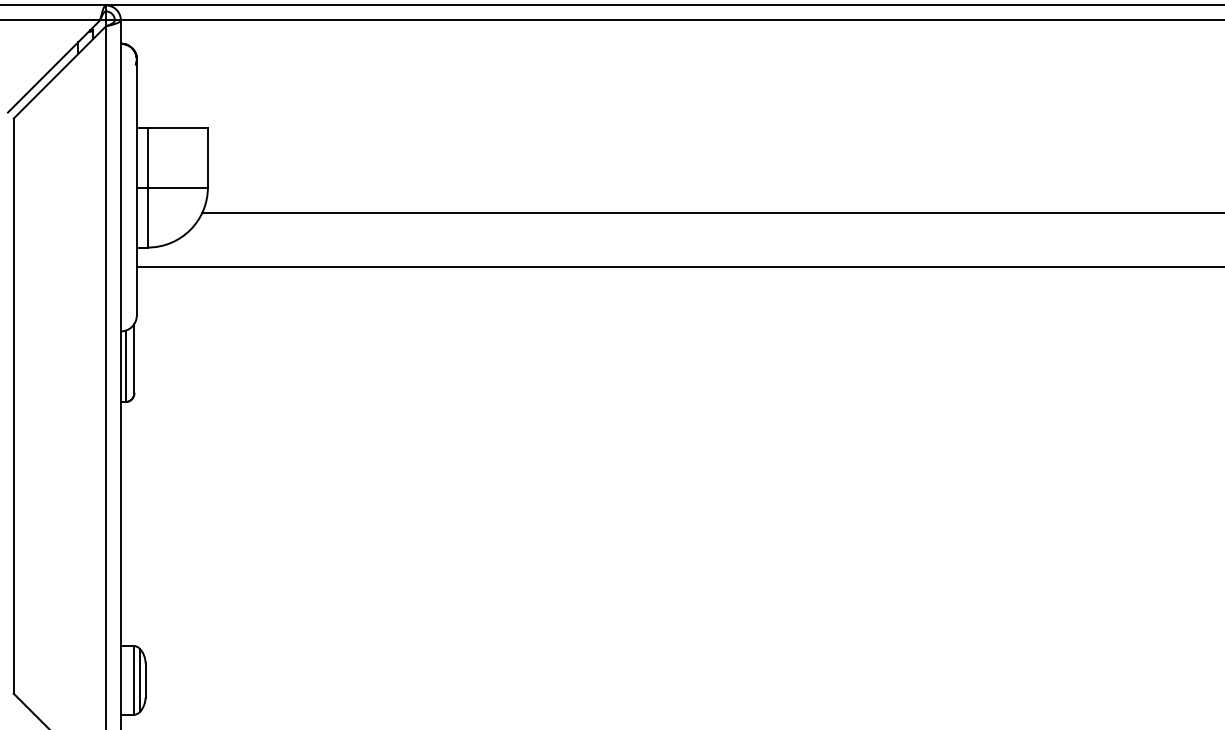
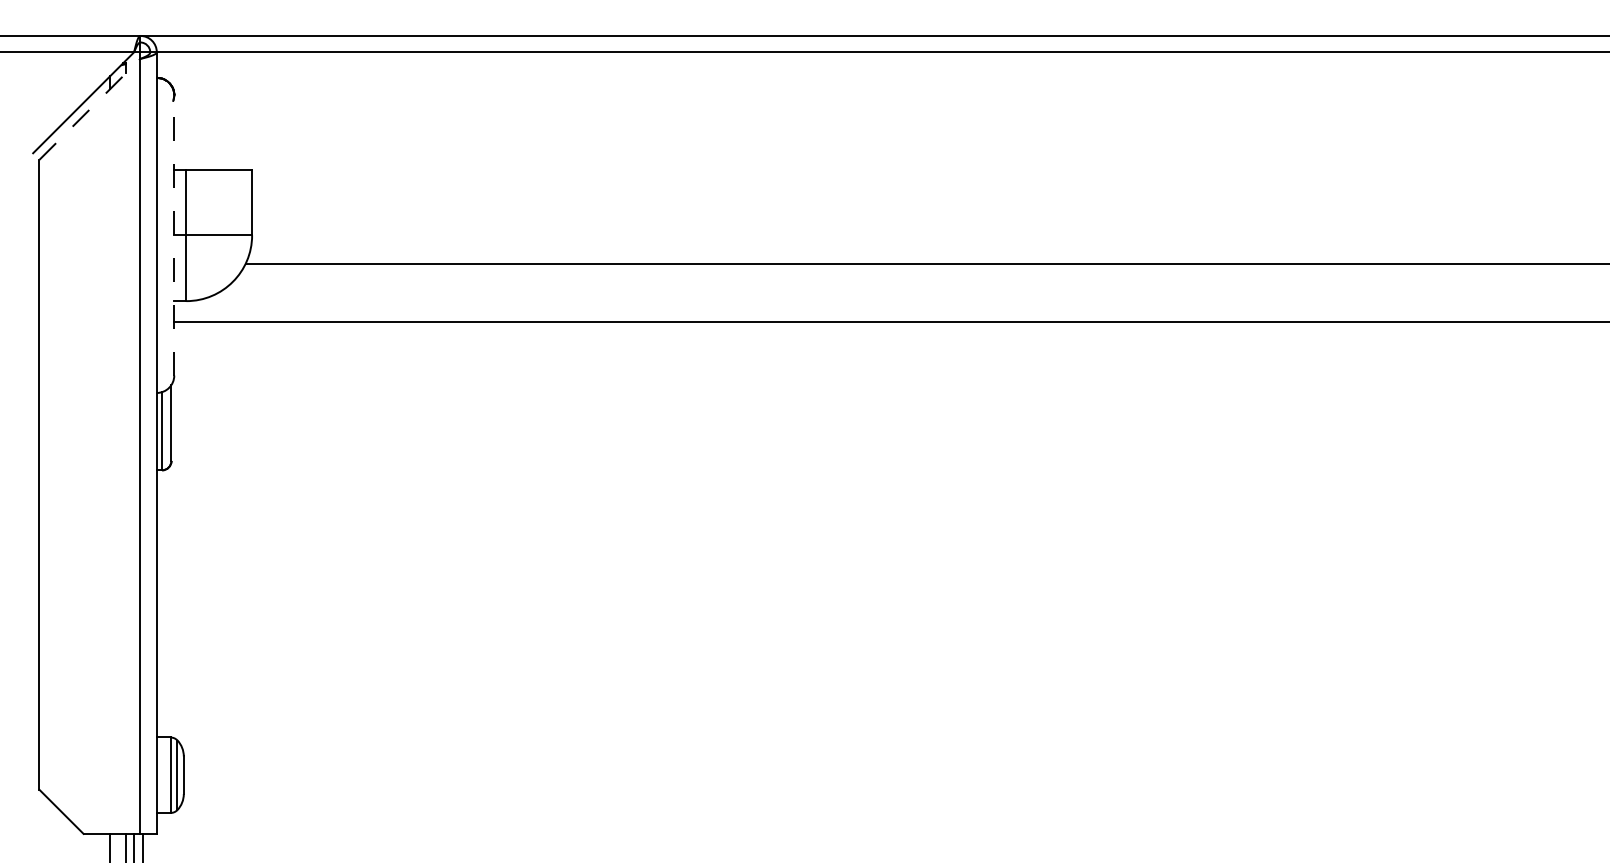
line: (60, 72) -> (90, 109), solid -> dashed
line: (137, 186) -> (174, 234), solid -> dashed

